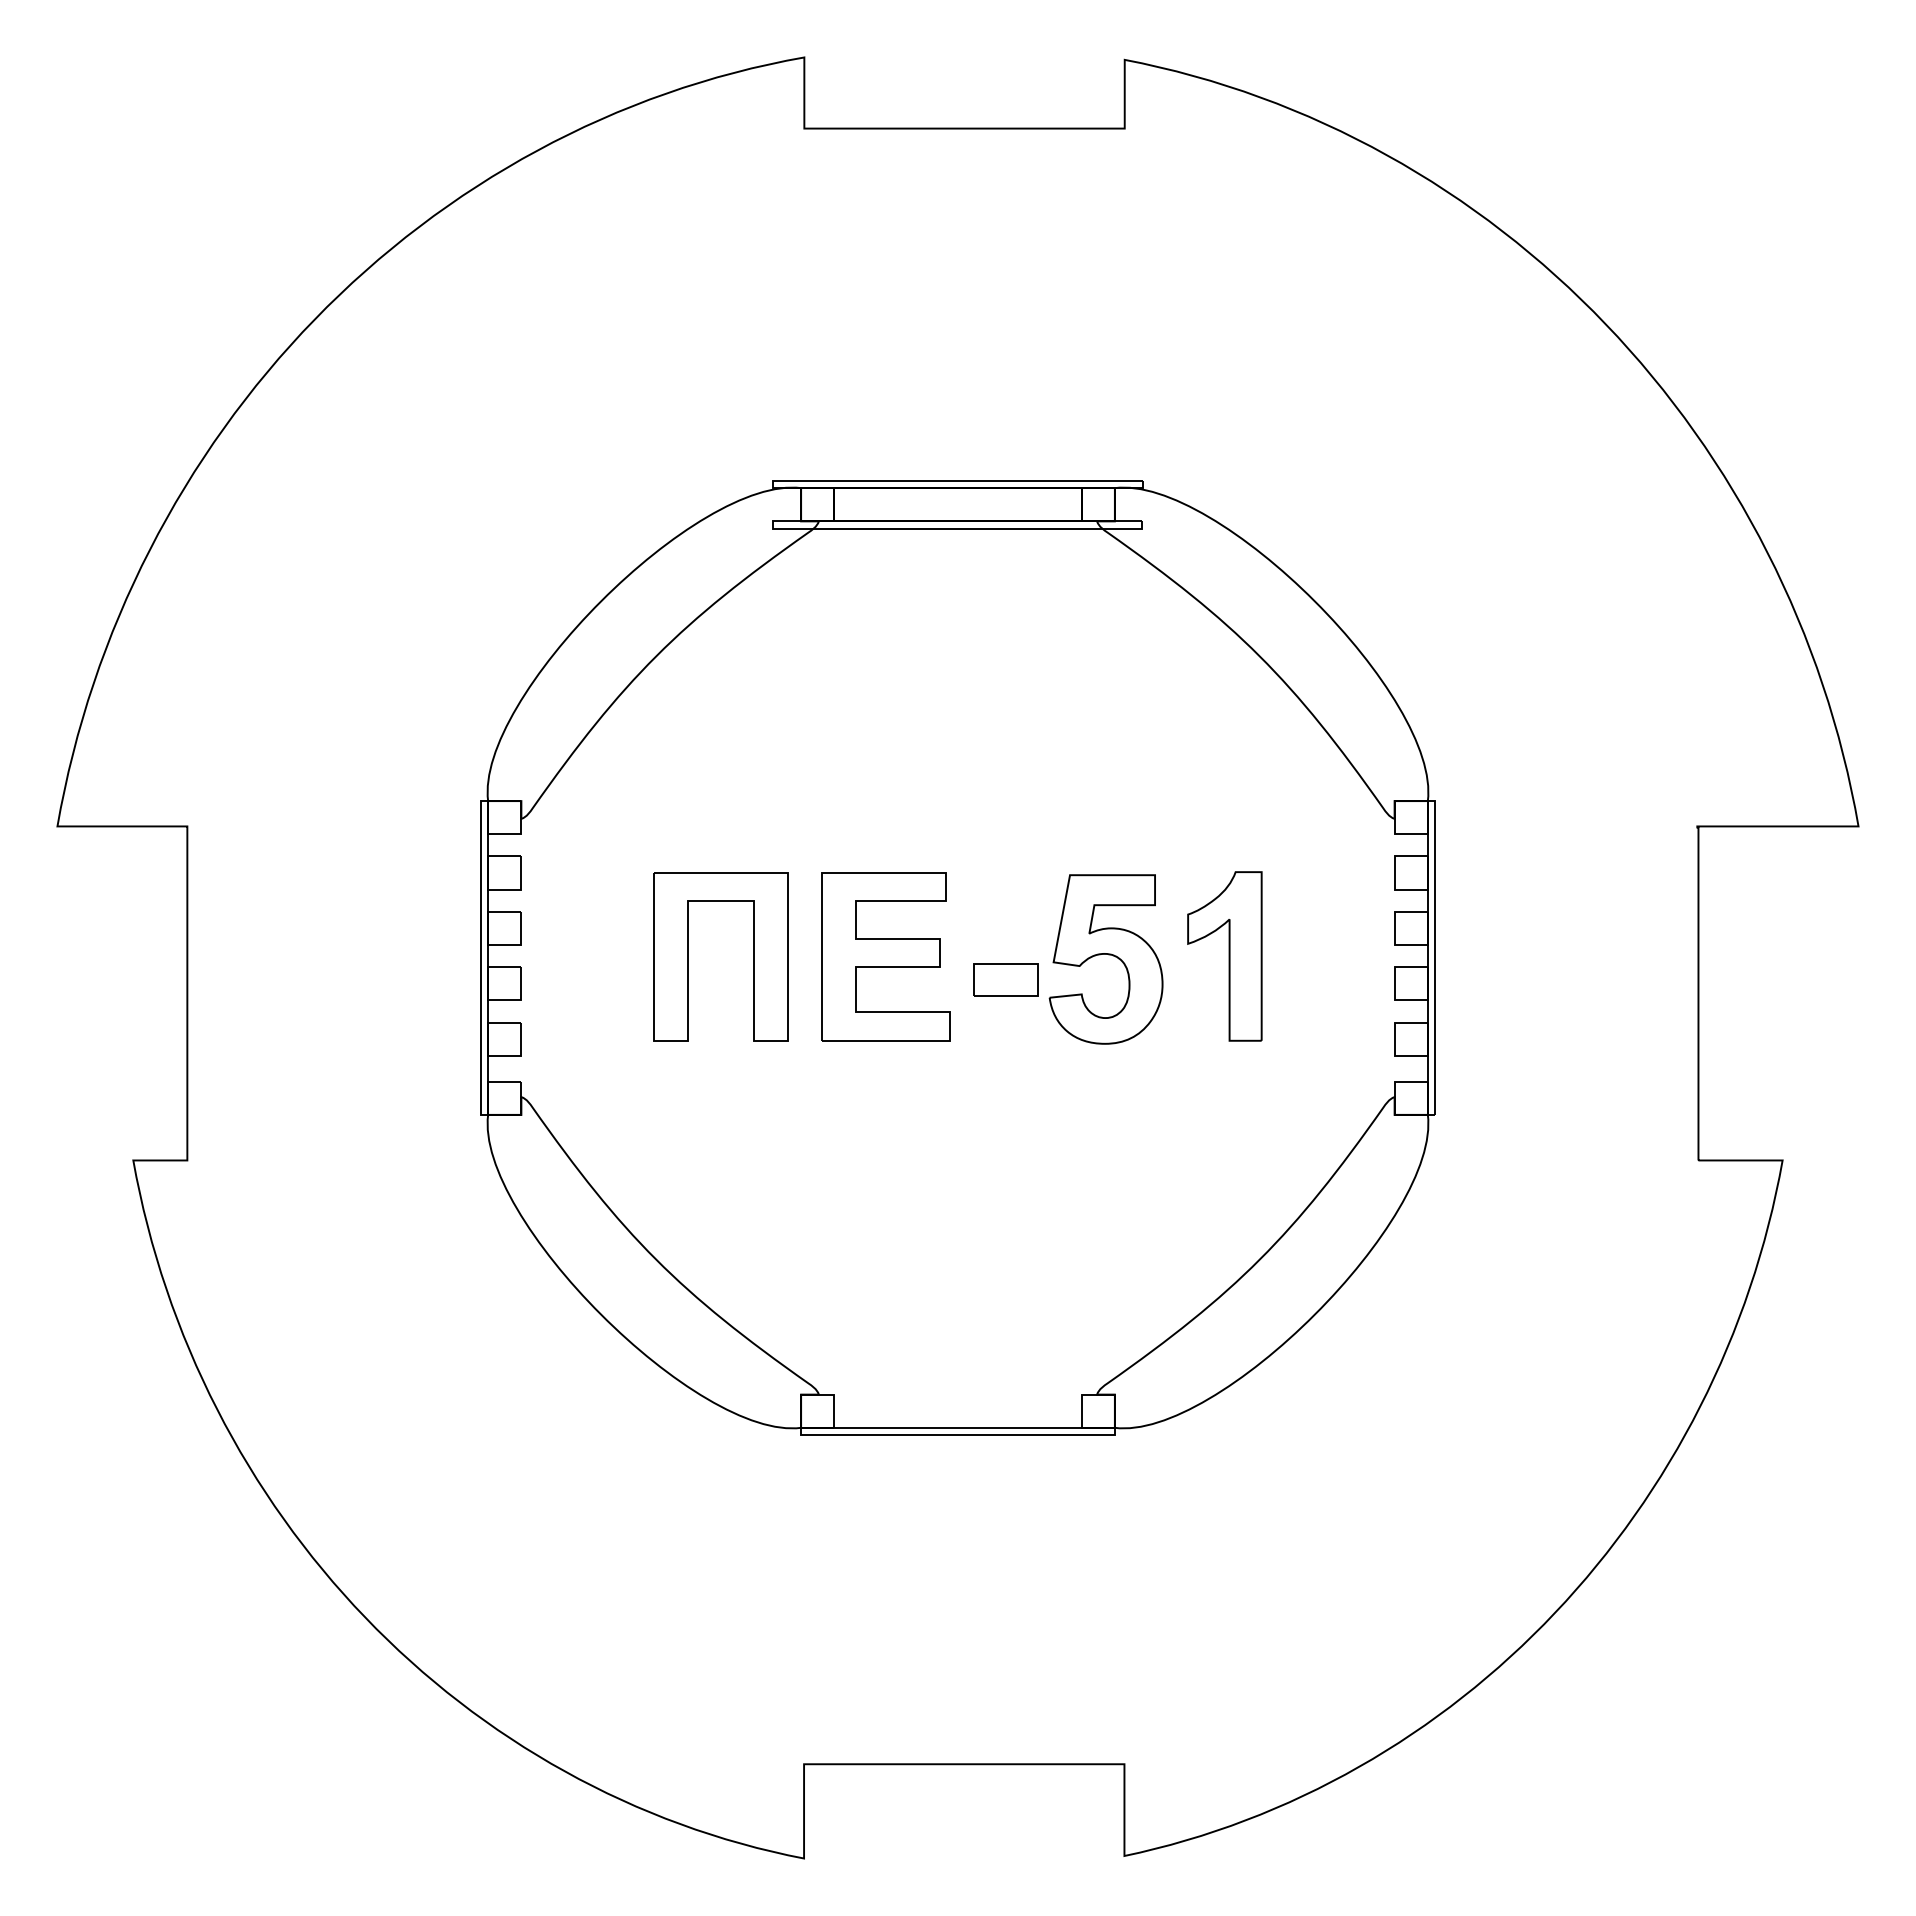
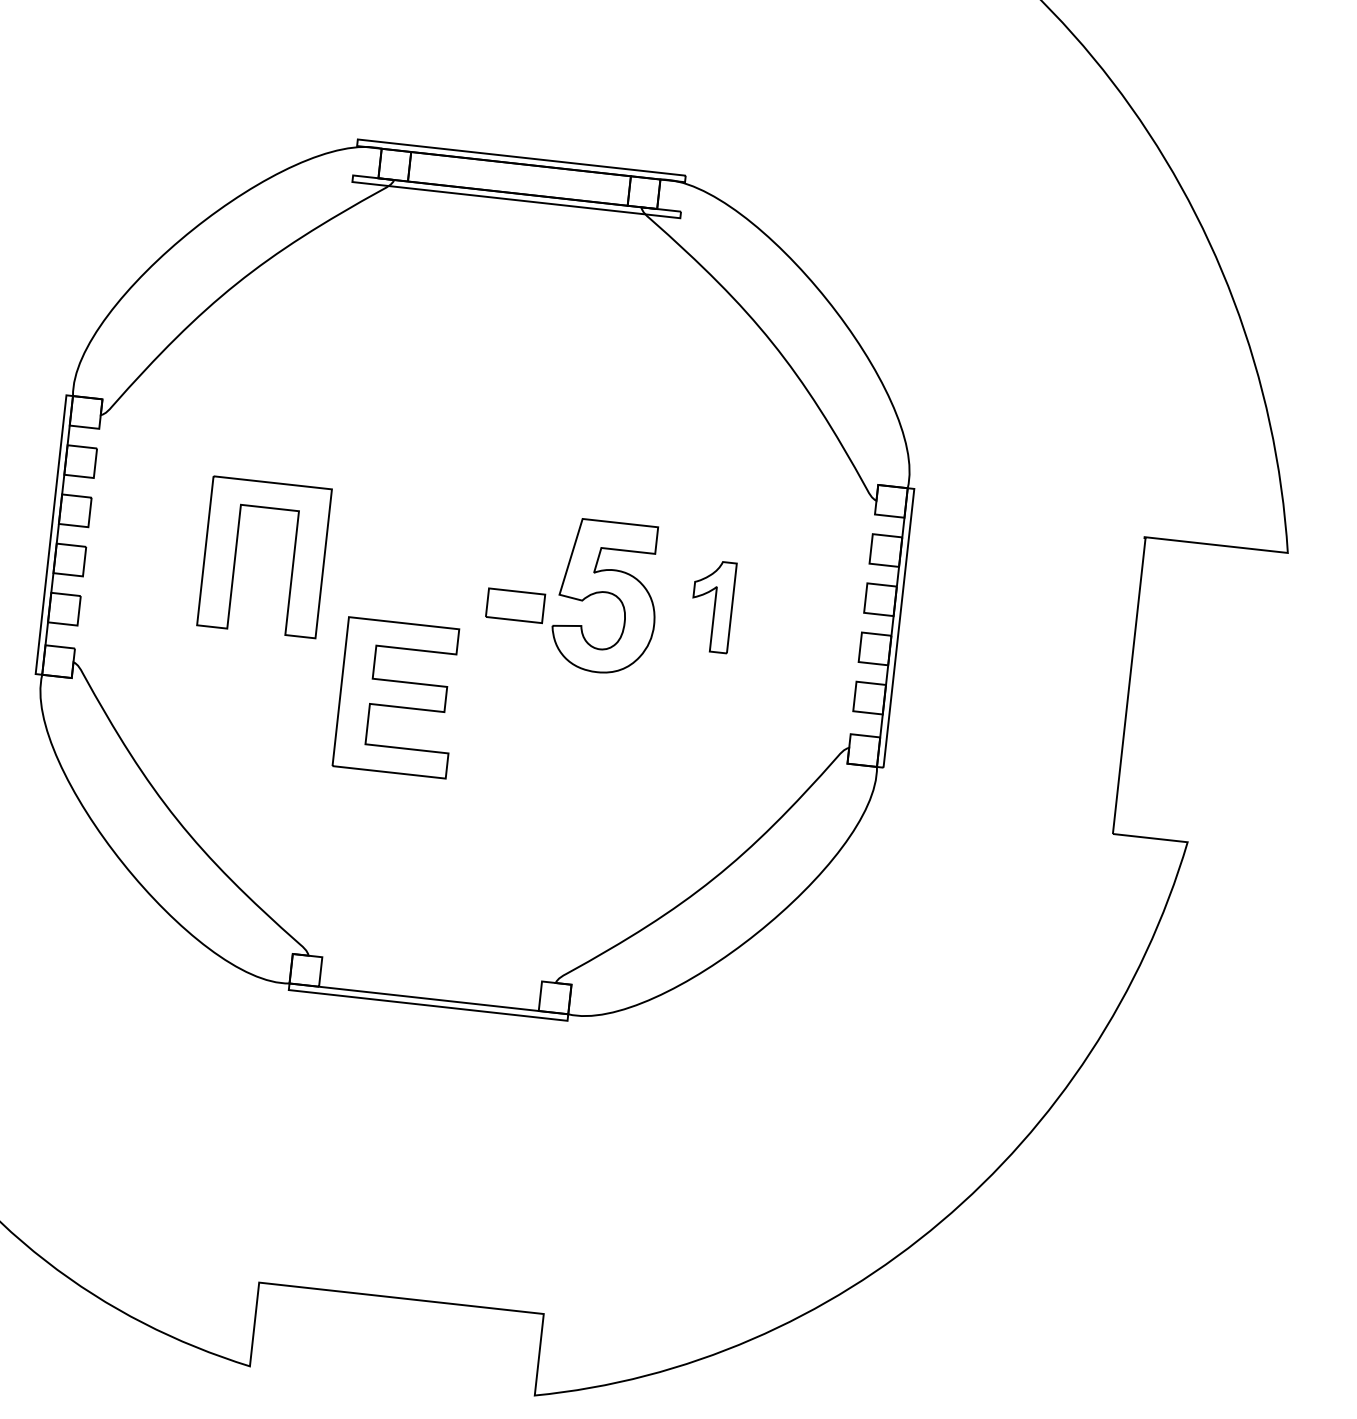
part: (885, 956) -> (397, 697), moved
part: (1224, 956) -> (711, 606), size x0.6

